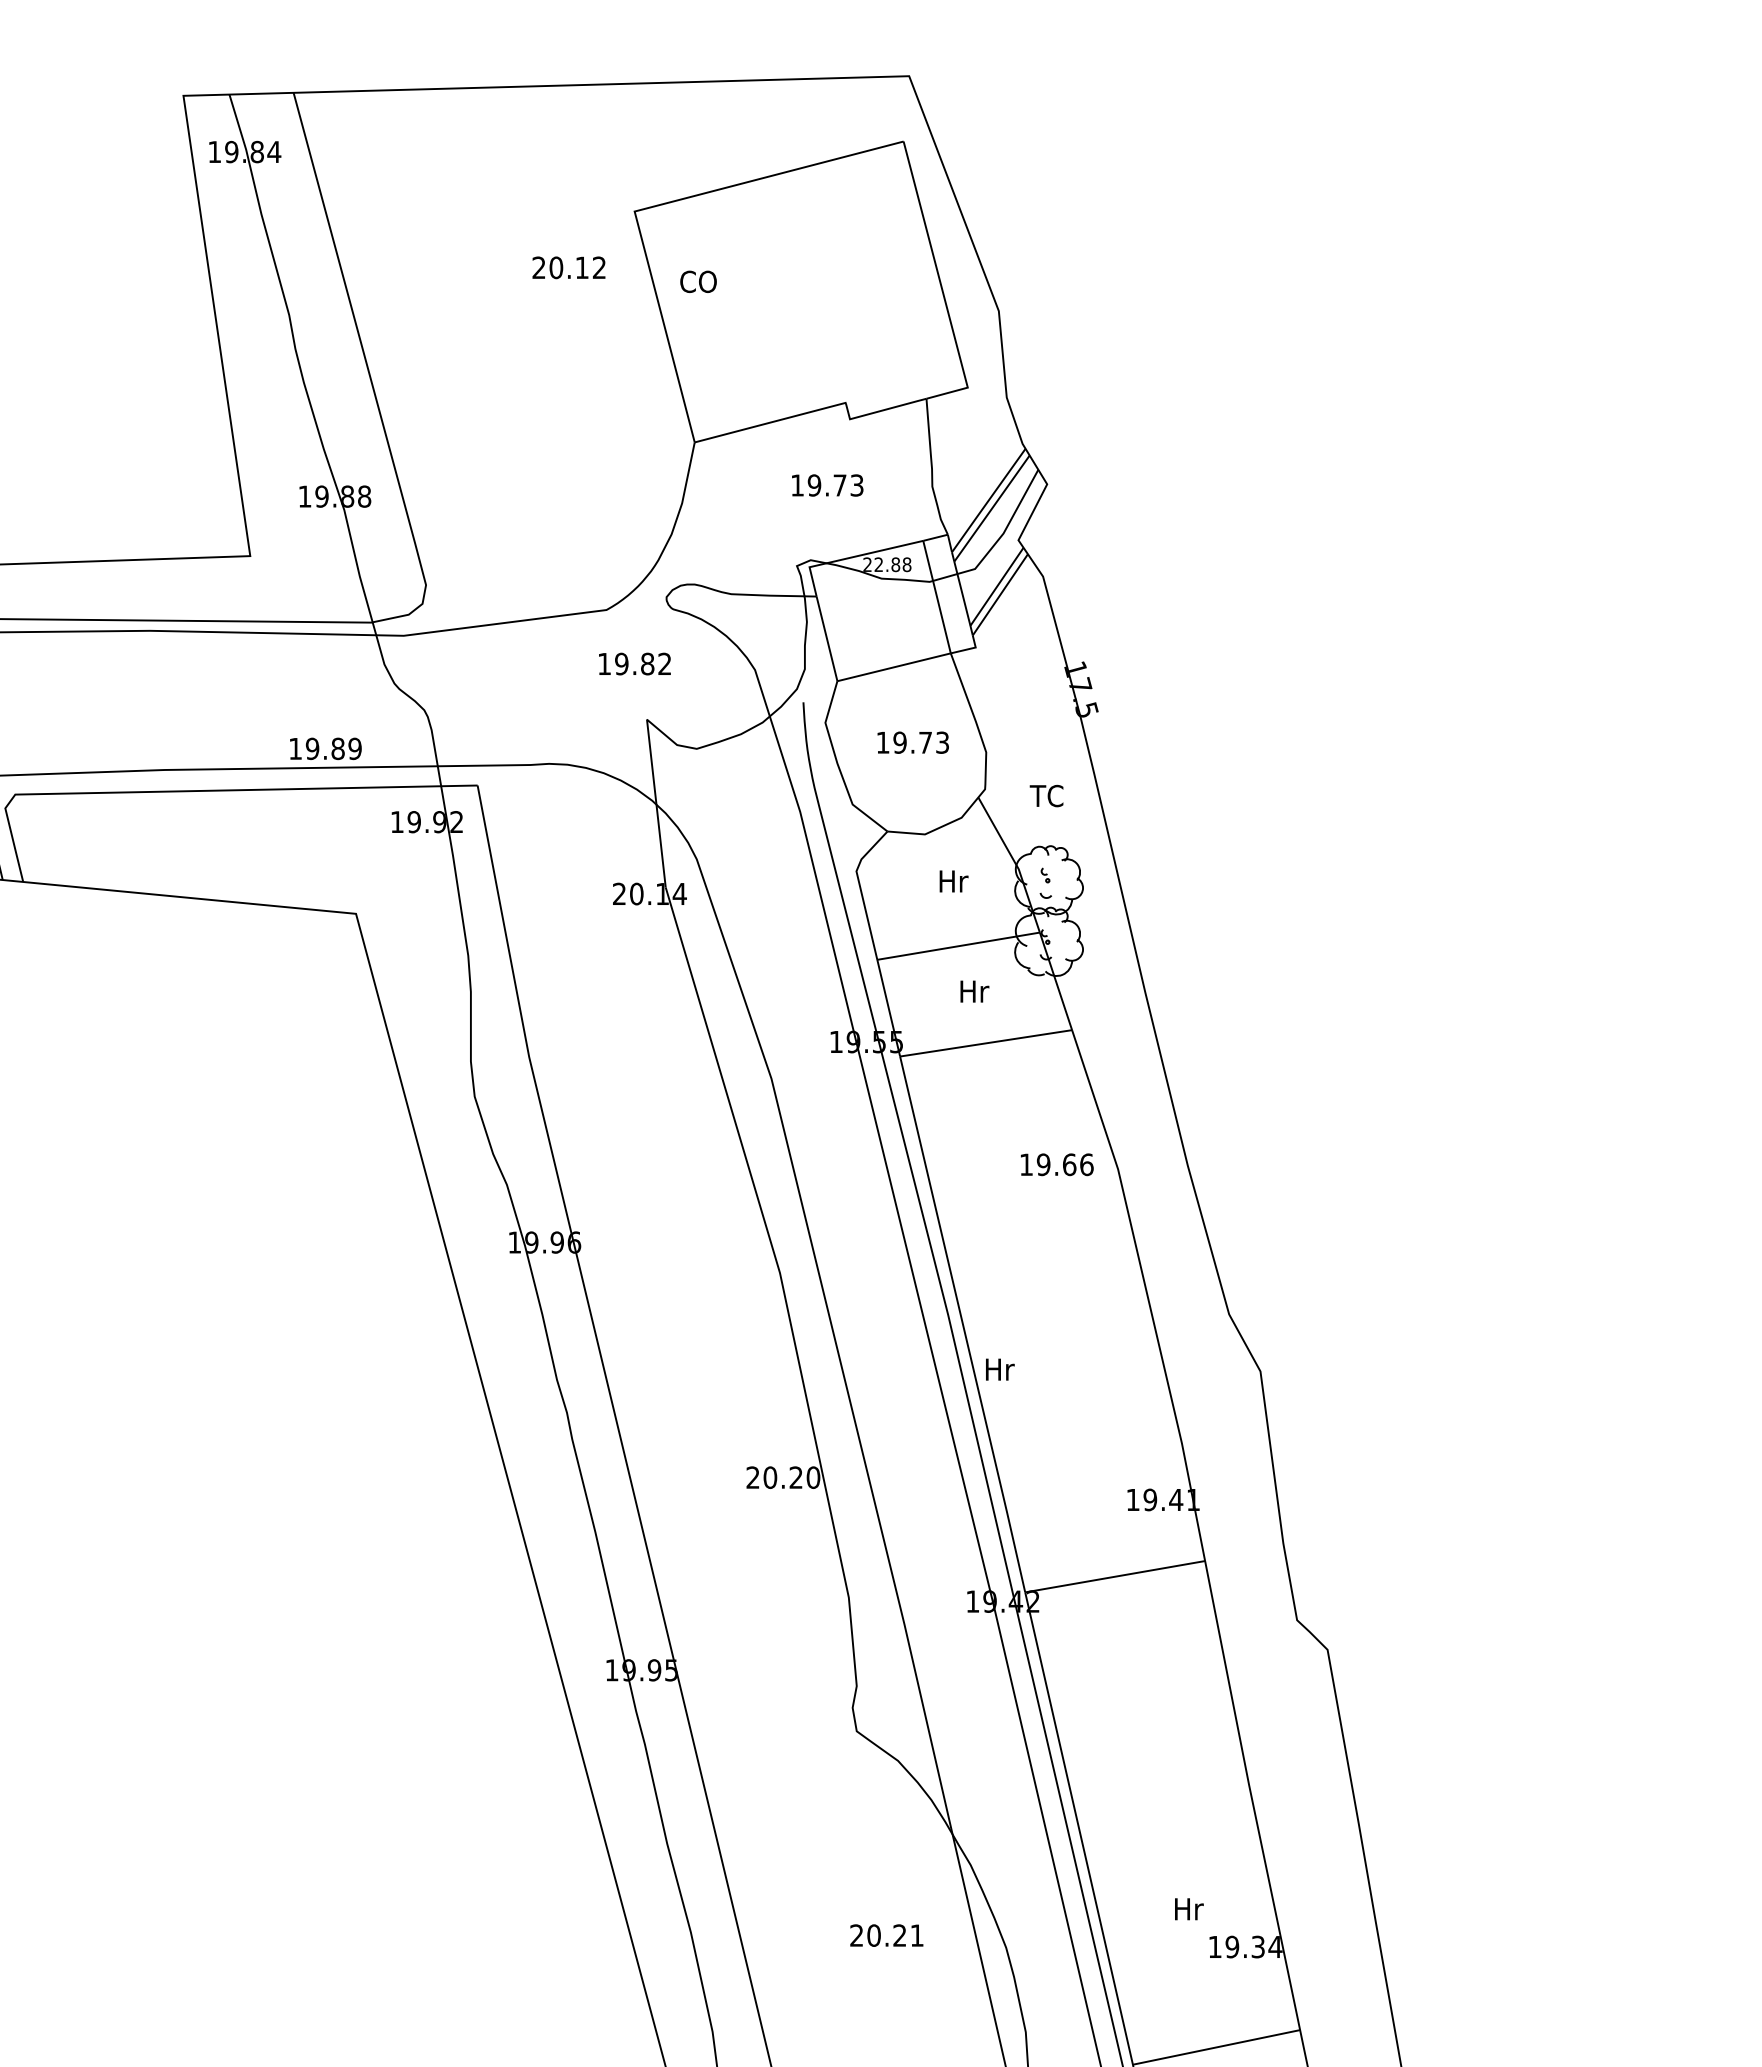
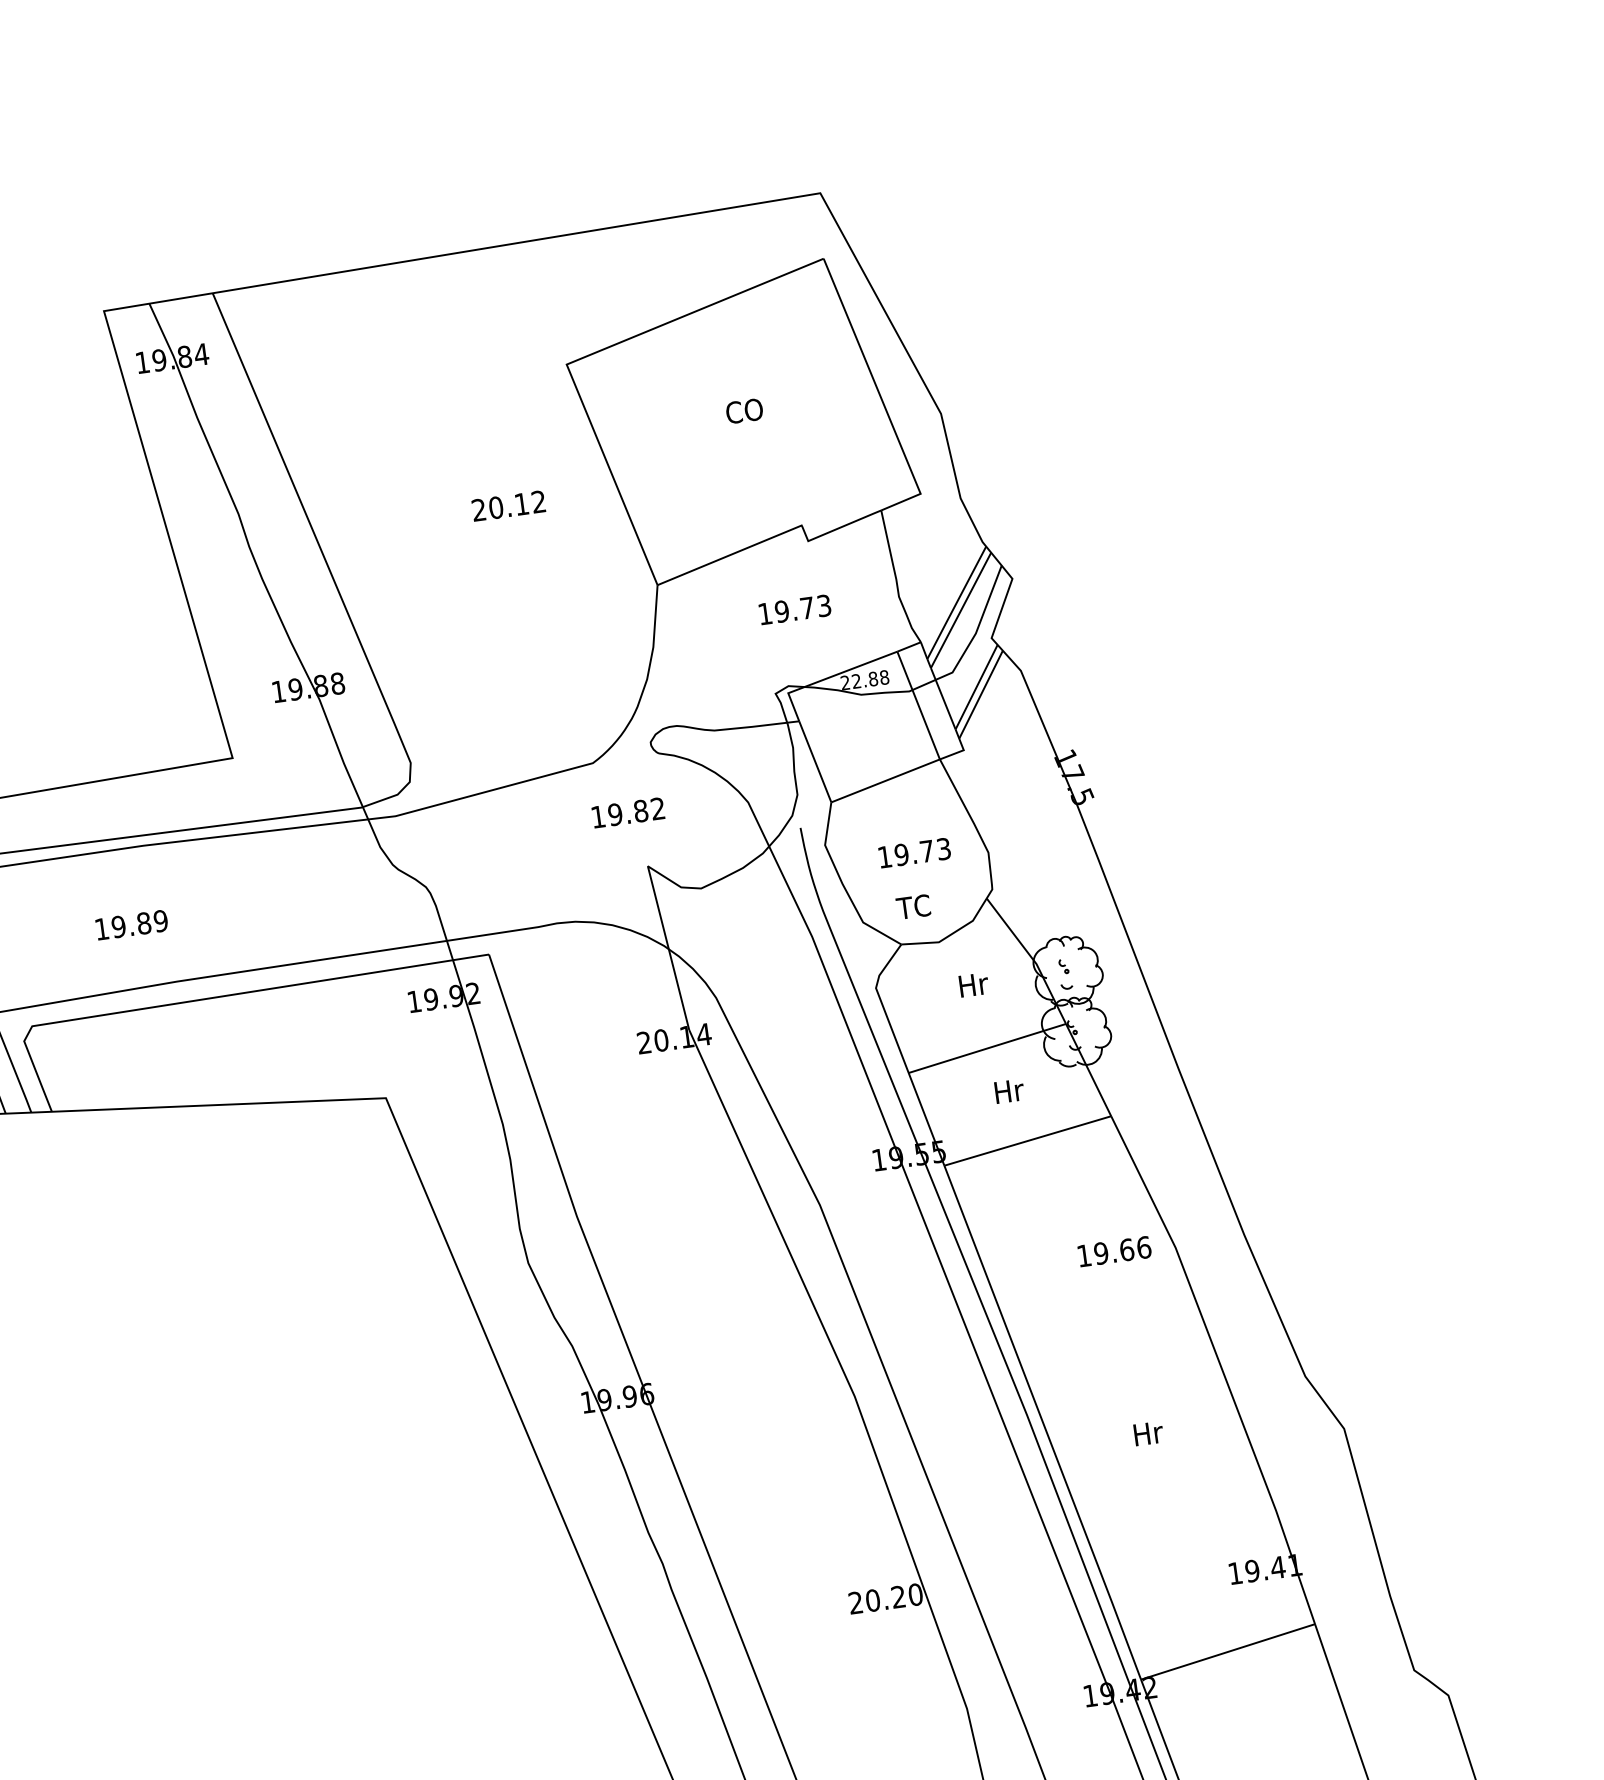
text: (568, 267) -> (508, 505), moved
text: (698, 281) -> (744, 410), moved
text: (325, 748) -> (131, 924), moved
text: (1046, 795) -> (913, 906), moved
text: (1000, 1369) -> (1148, 1433), moved

